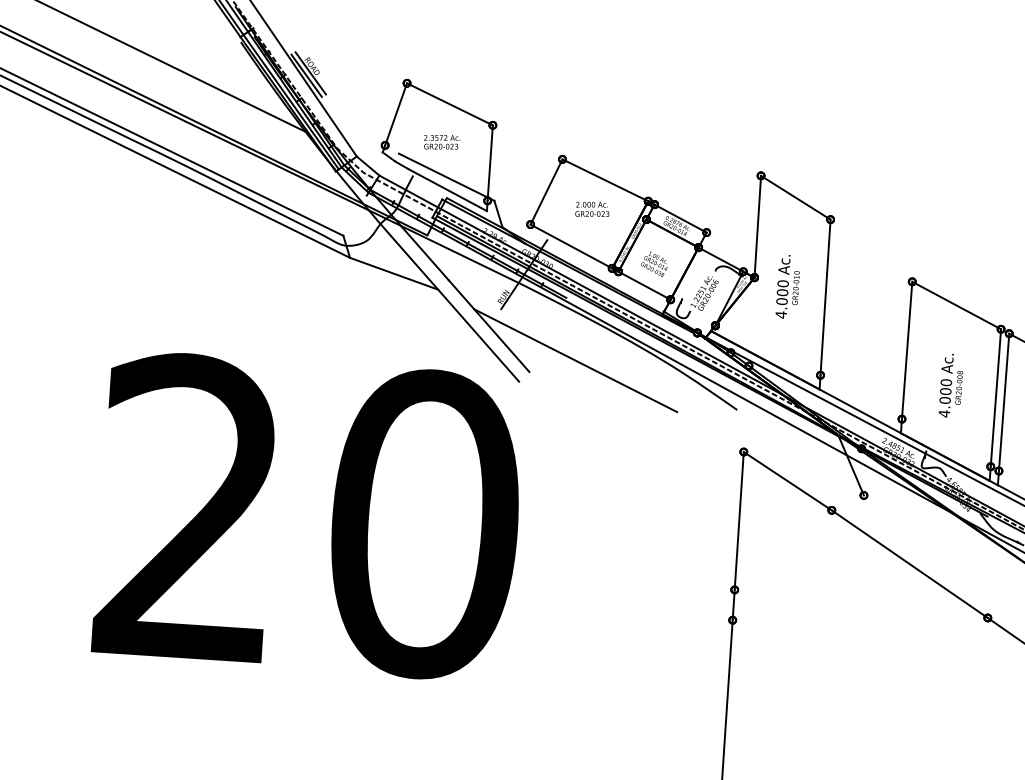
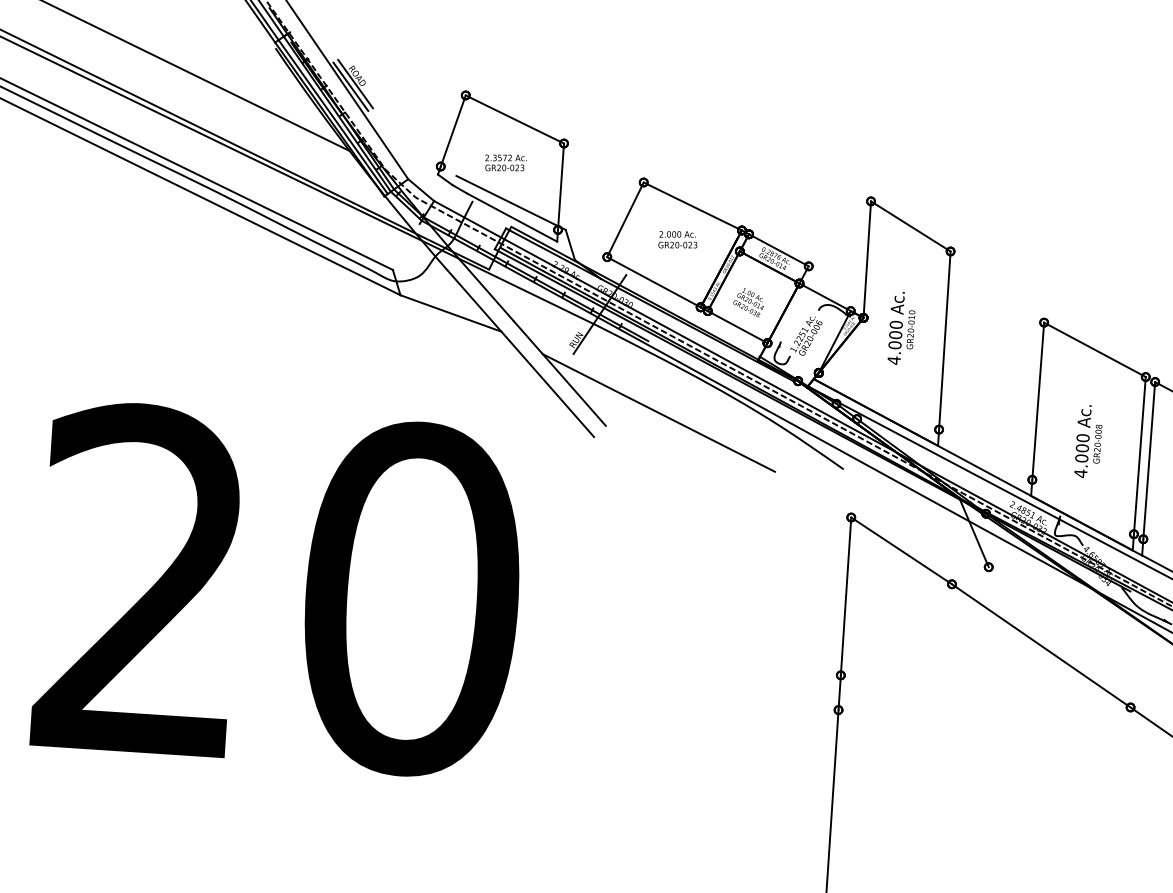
text: (304, 516) -> (273, 590), moved

